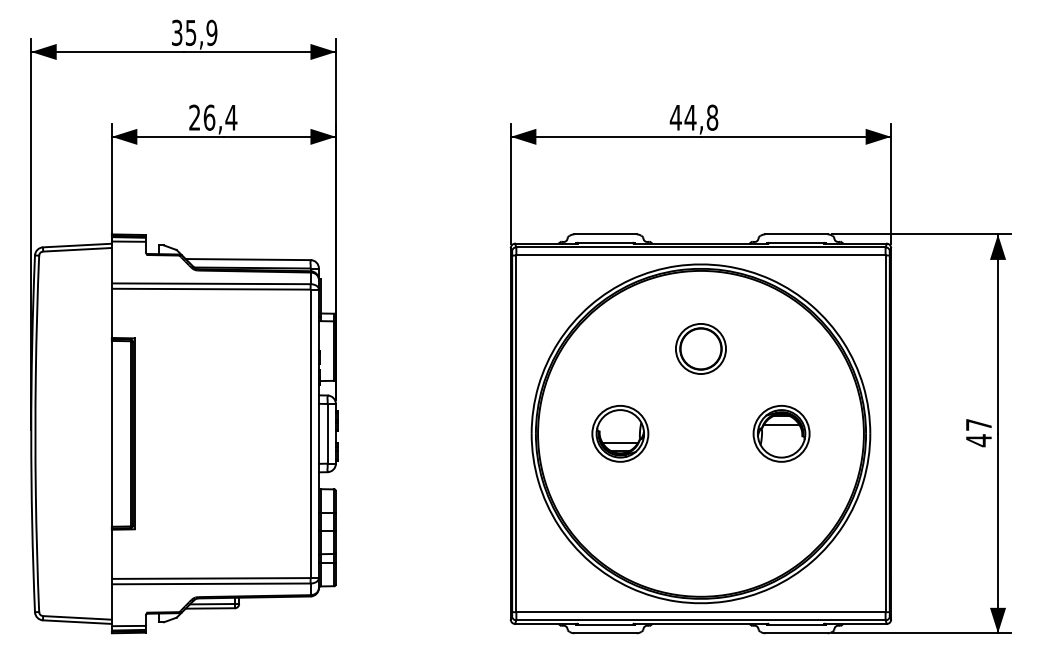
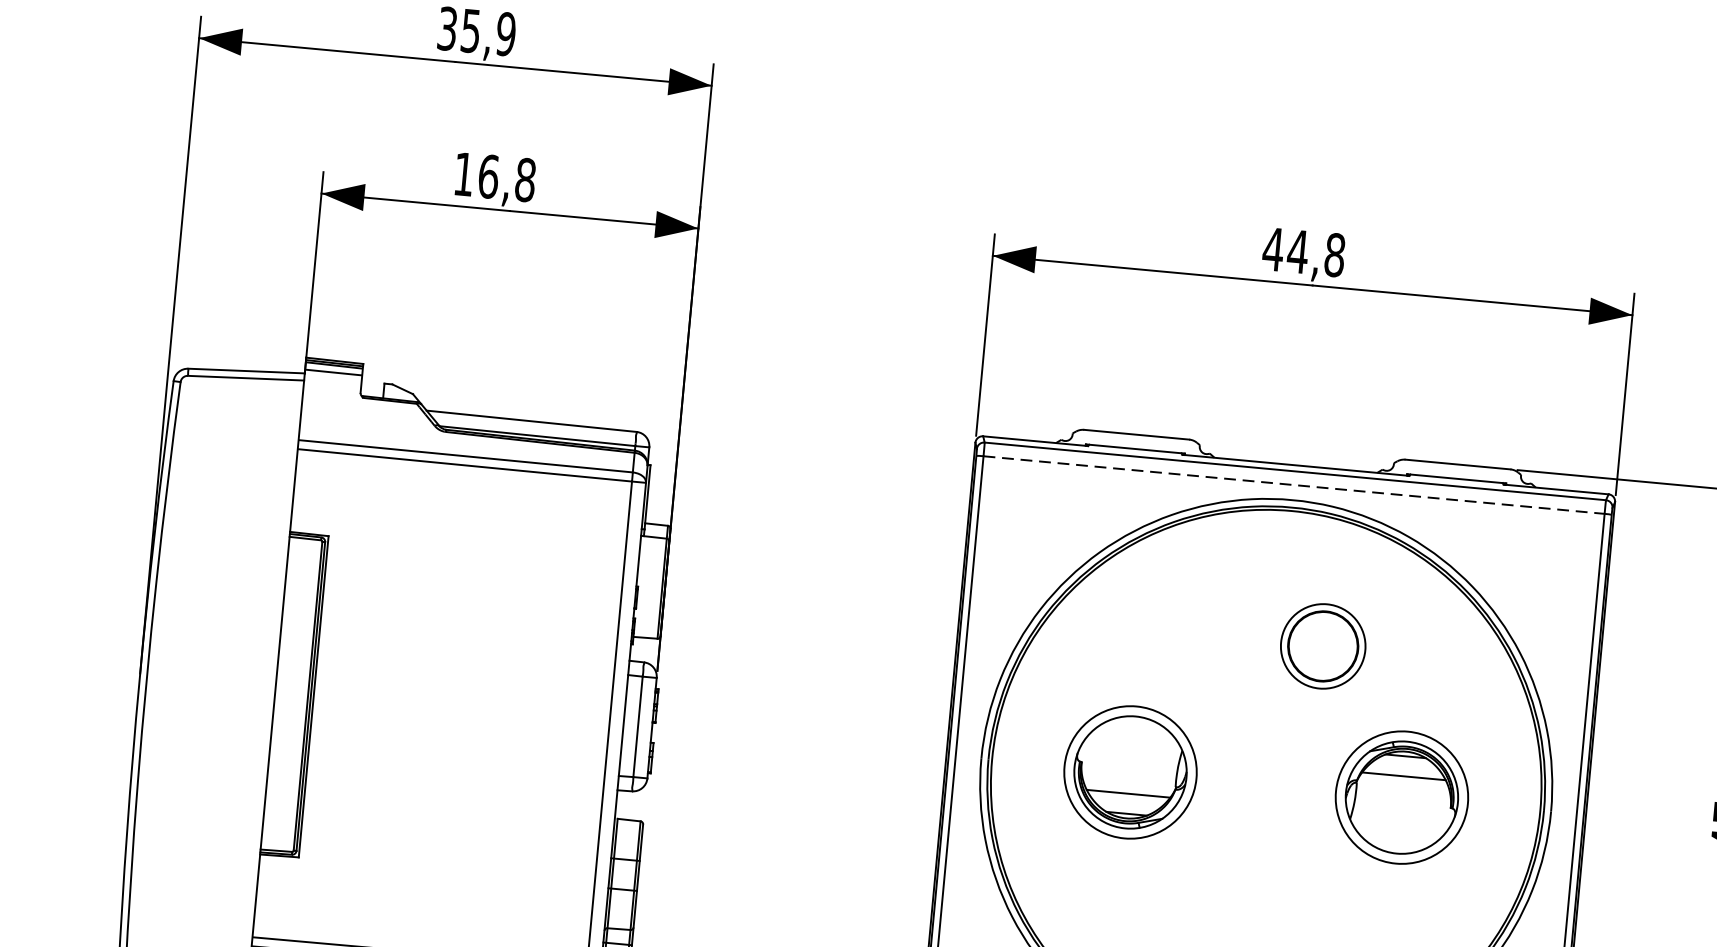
text: (213, 117) -> (495, 176), 26,4 -> 16,8
line: (700, 255) -> (1293, 485), solid -> dashed
part: (700, 348) -> (1322, 645), moved
part: (620, 433) -> (1130, 771), size x1.4
part: (781, 433) -> (1401, 797), size x1.4

